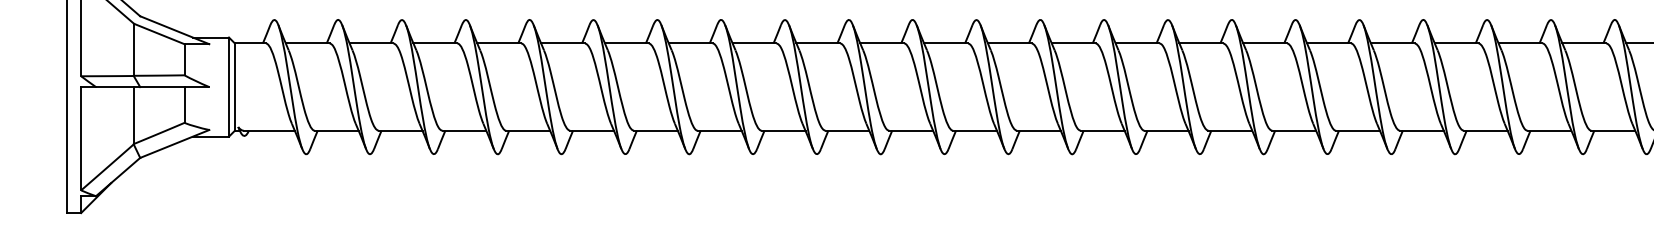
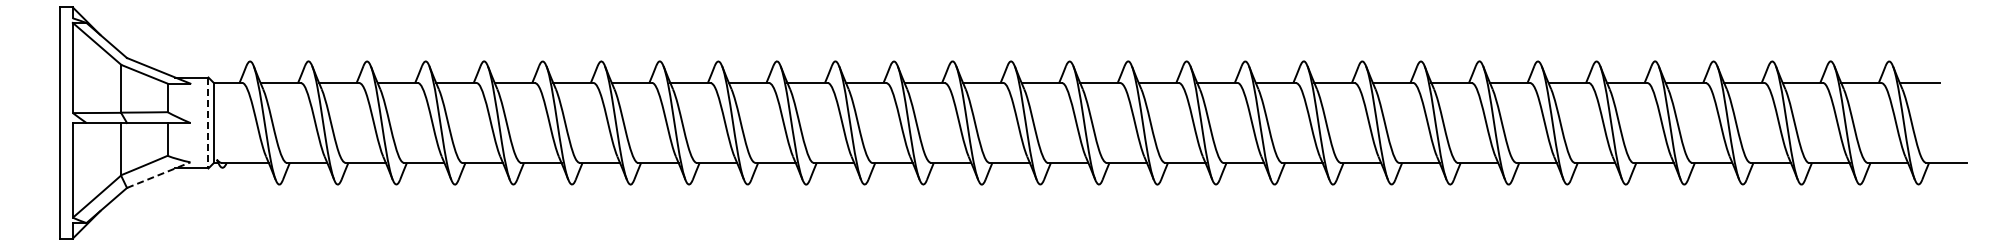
line: (229, 87) -> (208, 123), solid -> dashed
line: (175, 143) -> (159, 174), solid -> dashed

